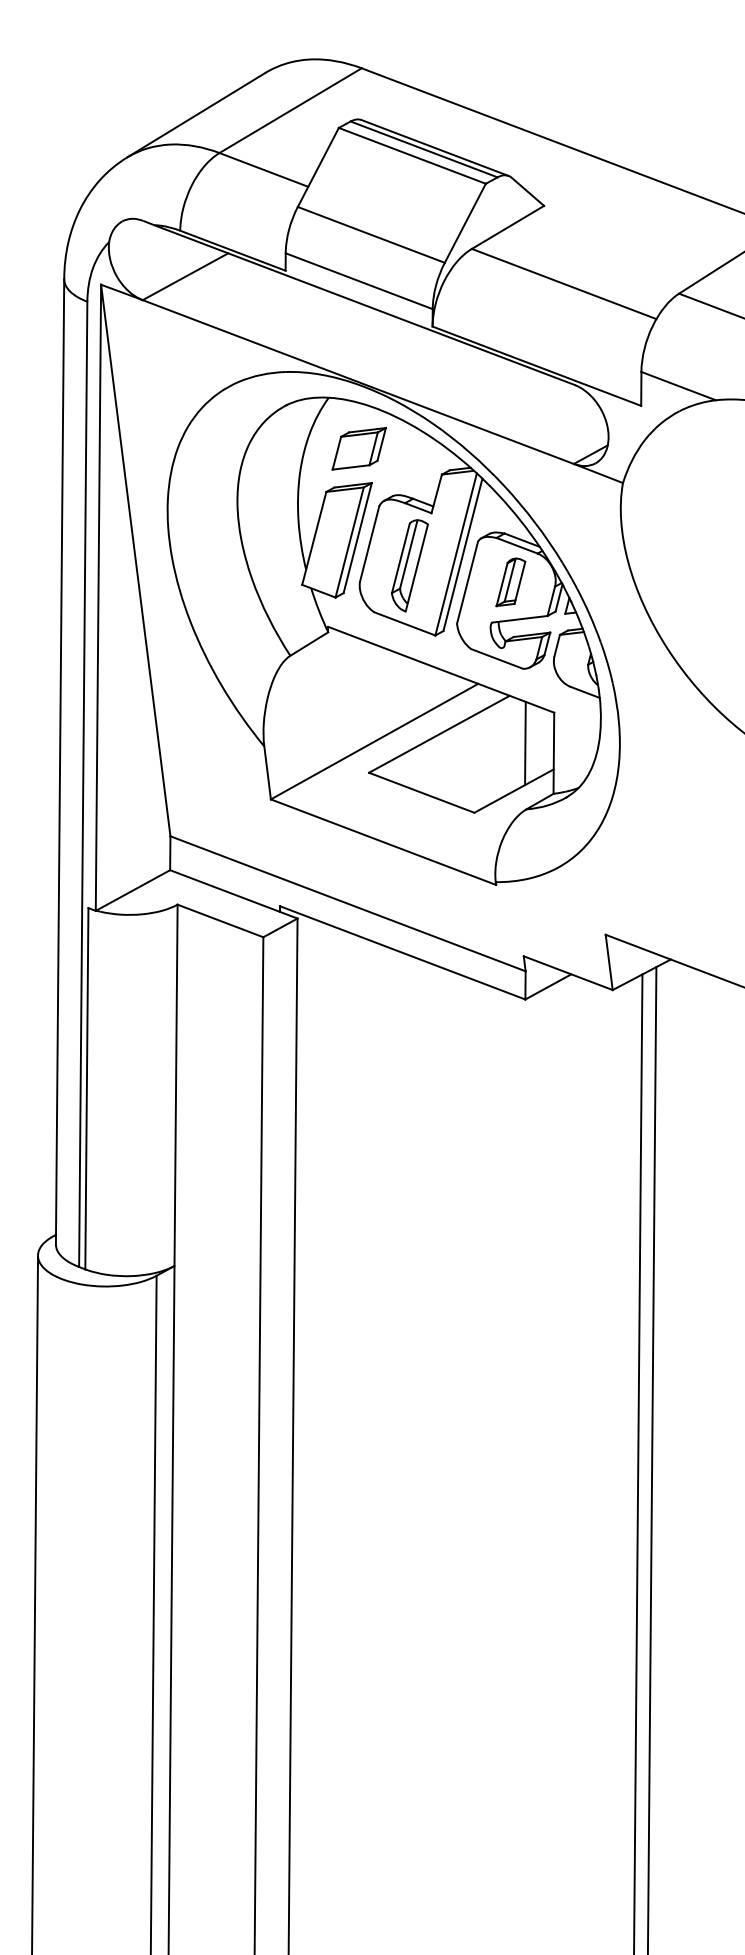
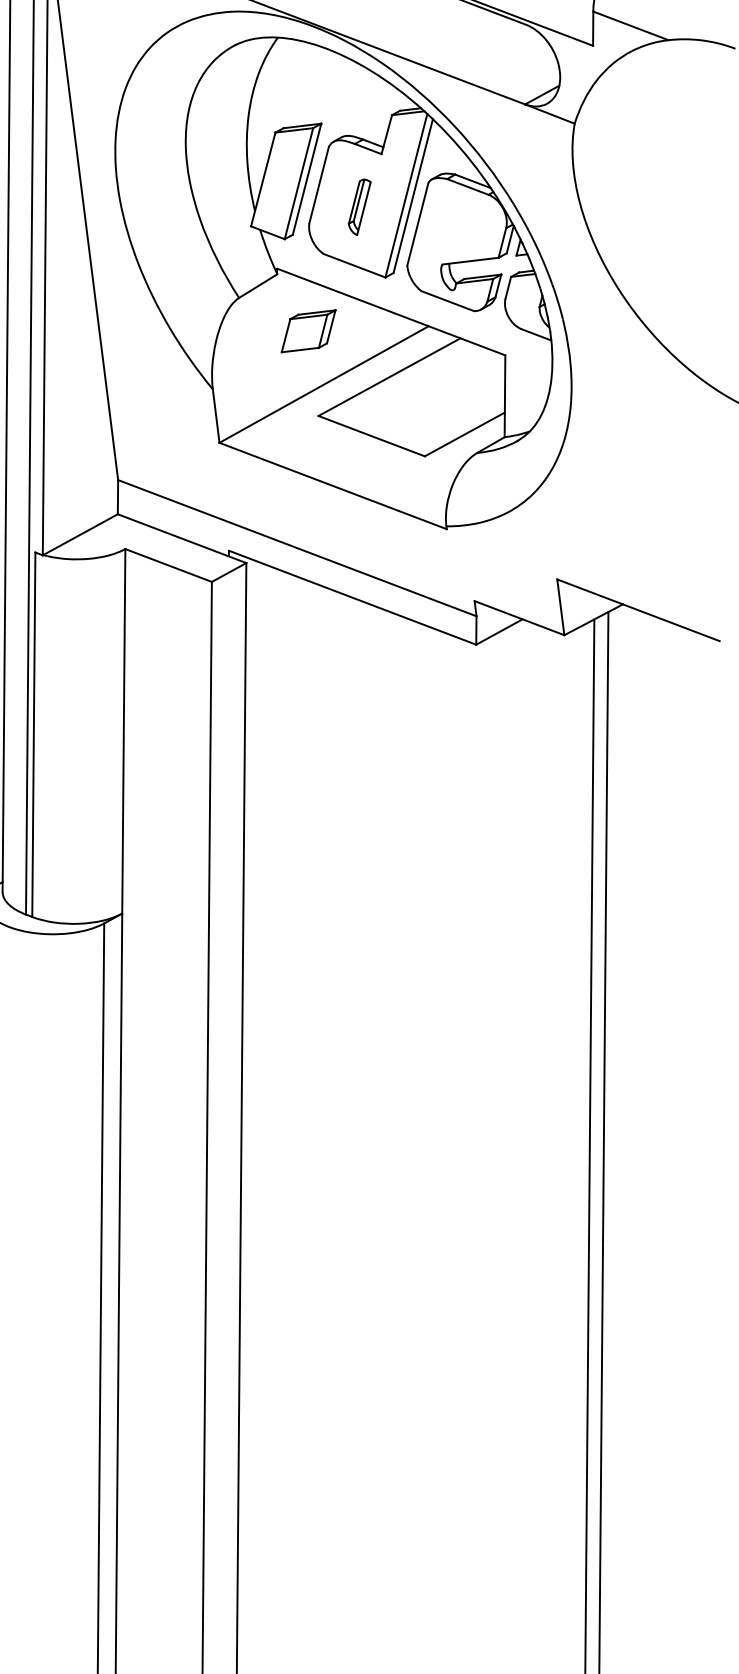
part: (358, 448) -> (307, 330), moved
part: (409, 565) -> (359, 206), size x0.6
part: (510, 582) -> (461, 224), removed
line: (525, 743) -> (476, 386), removed

